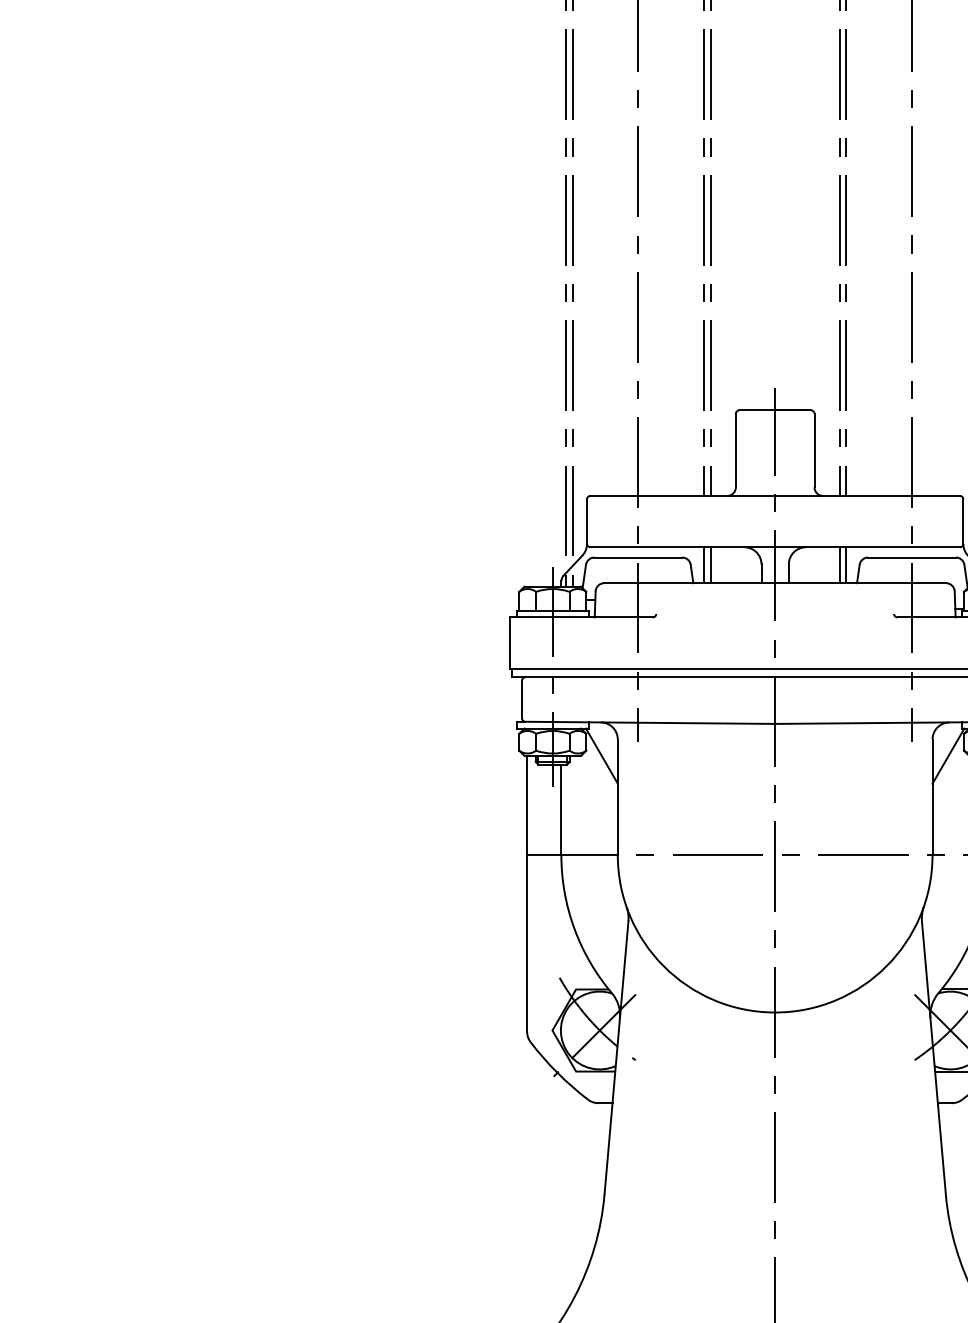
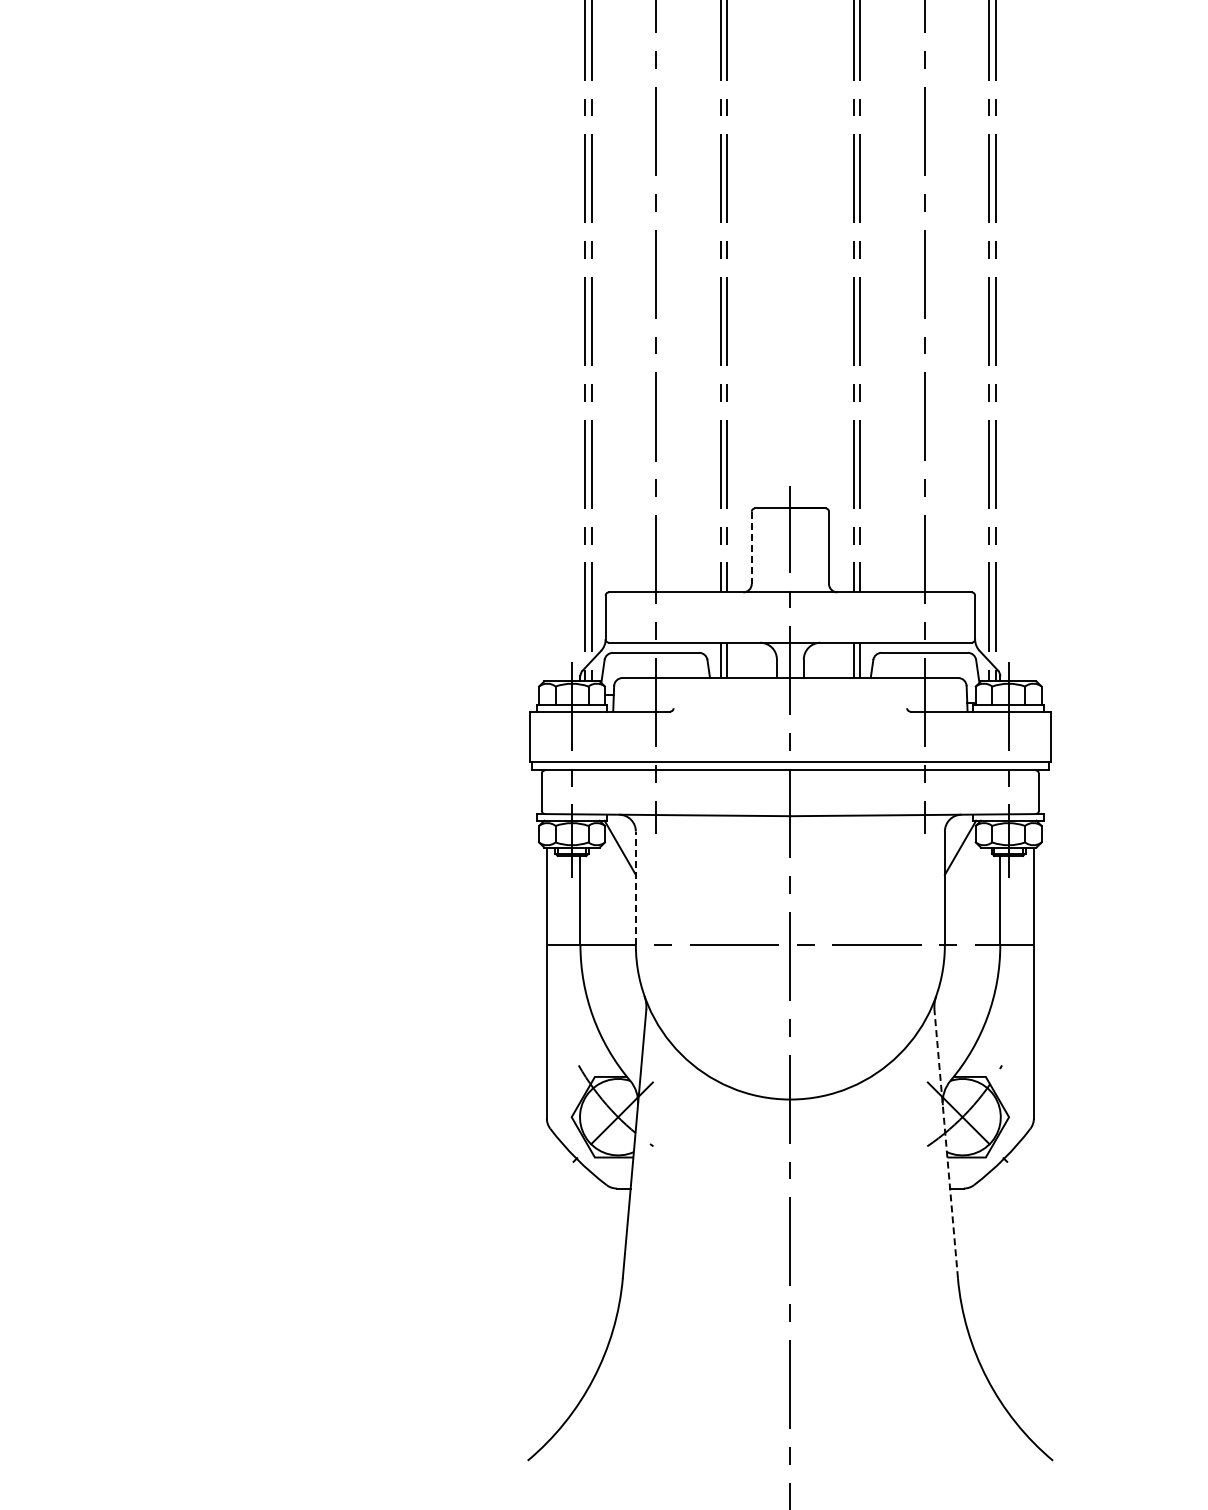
line: (735, 451) -> (751, 548), solid -> dashed
line: (617, 797) -> (635, 888), solid -> dashed
line: (934, 1058) -> (946, 1144), solid -> dashed

